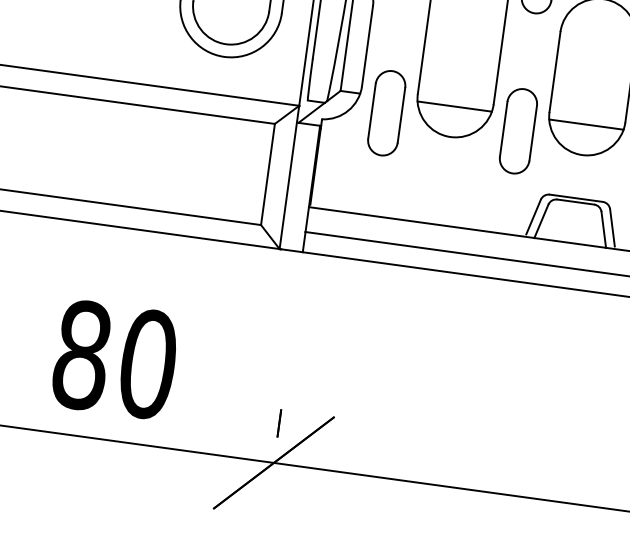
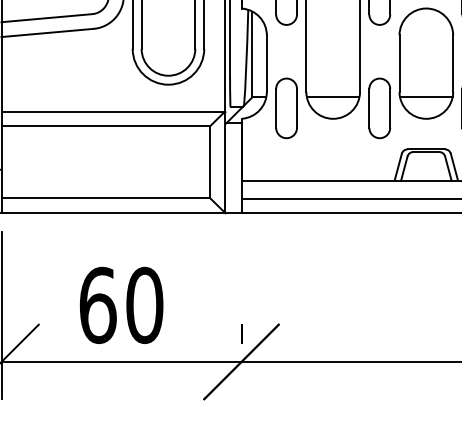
text: (81, 353) -> (97, 304), 80 -> 60

